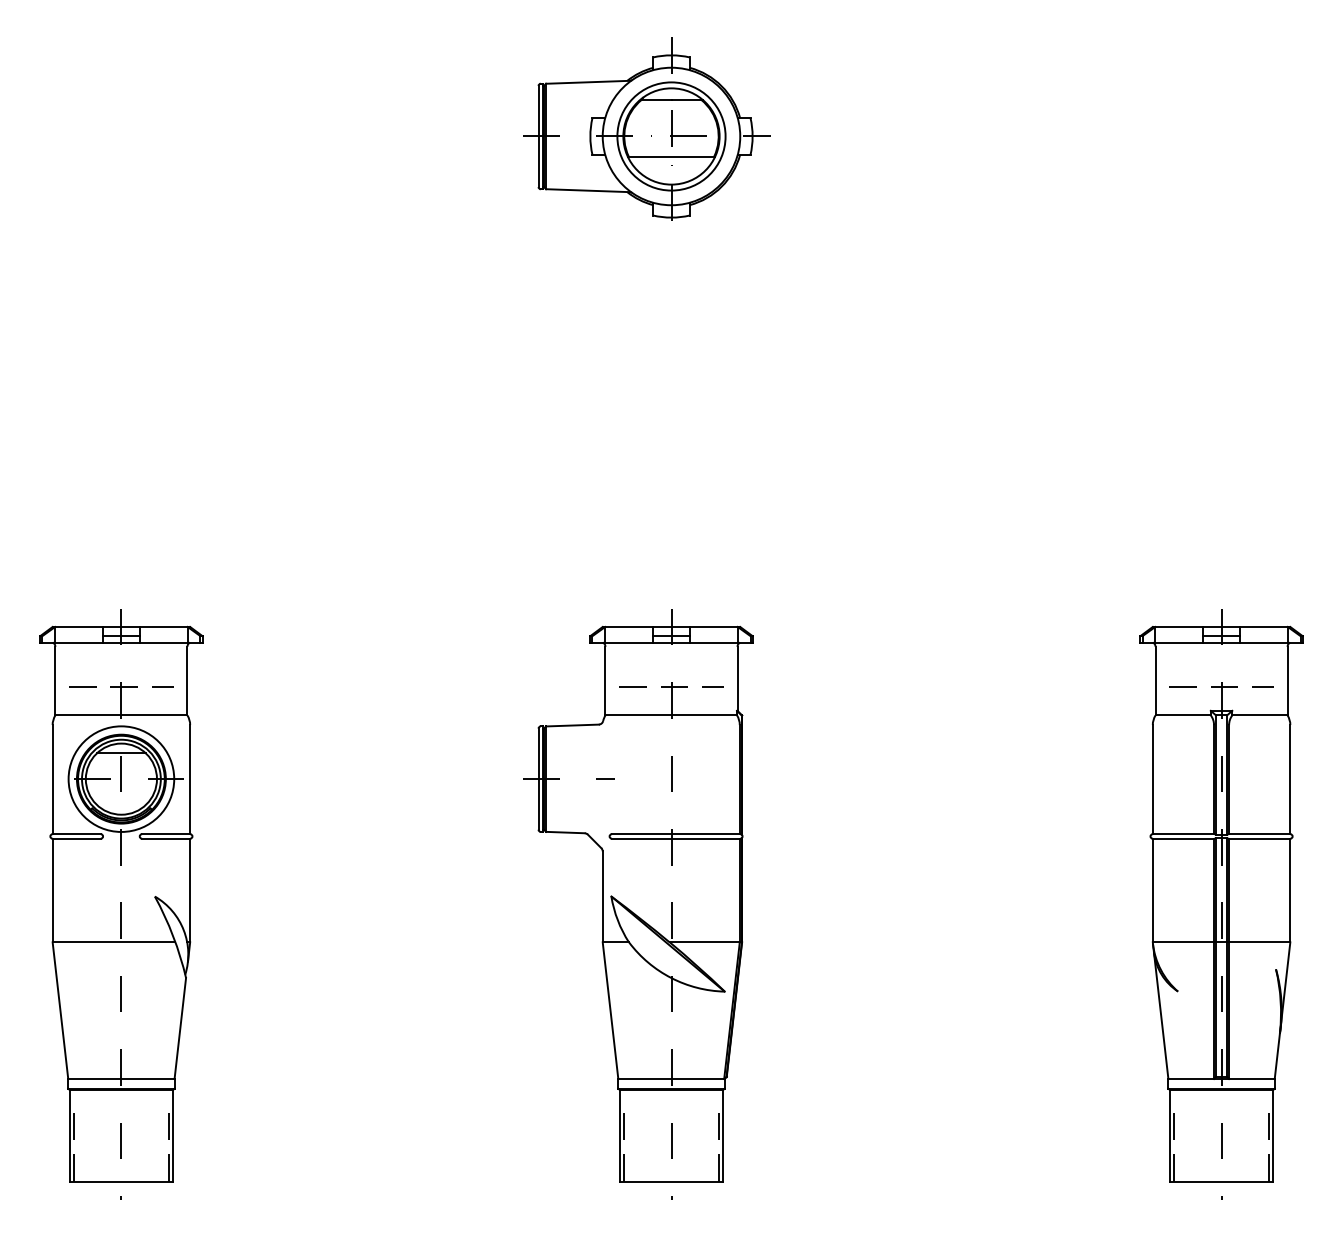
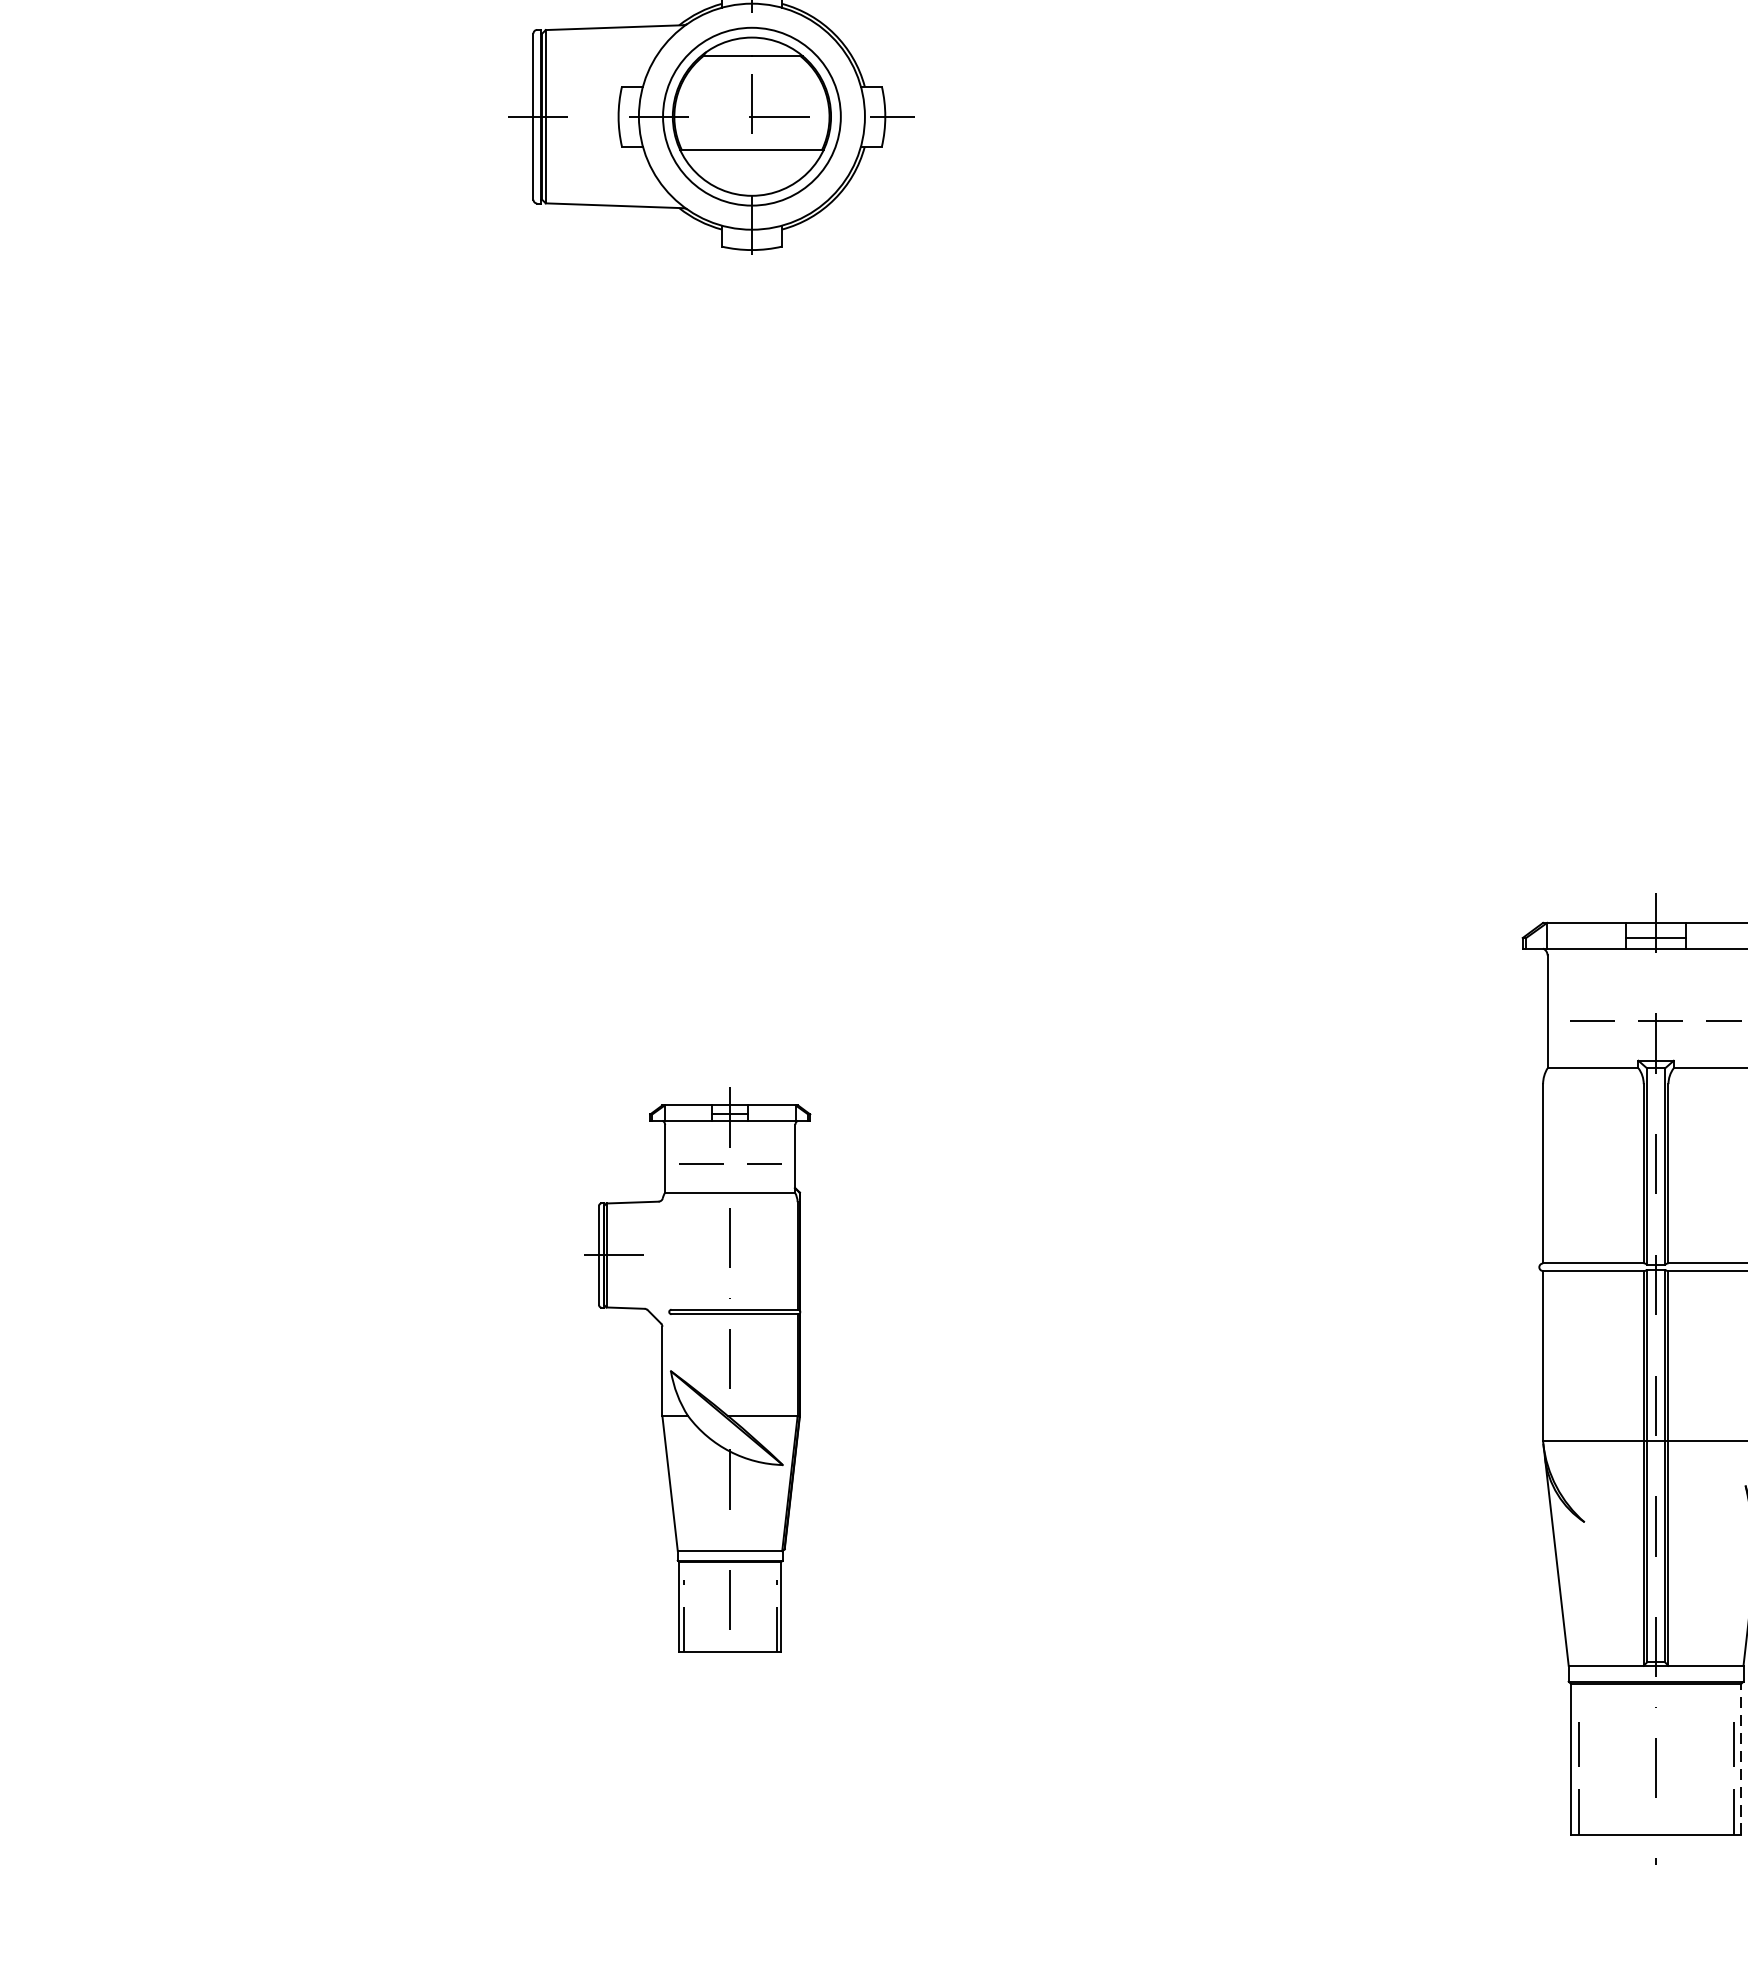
part: (638, 904) -> (697, 1379), size x0.6
line: (1273, 1135) -> (1741, 1758), solid -> dashed

